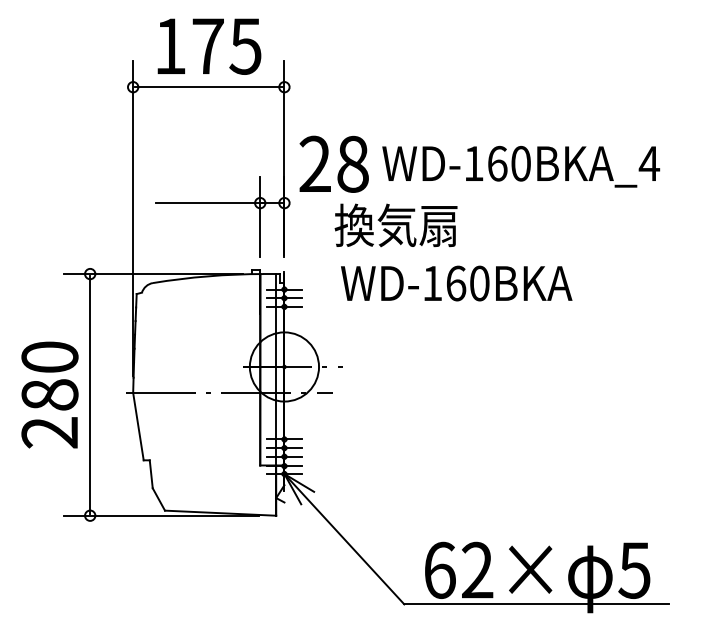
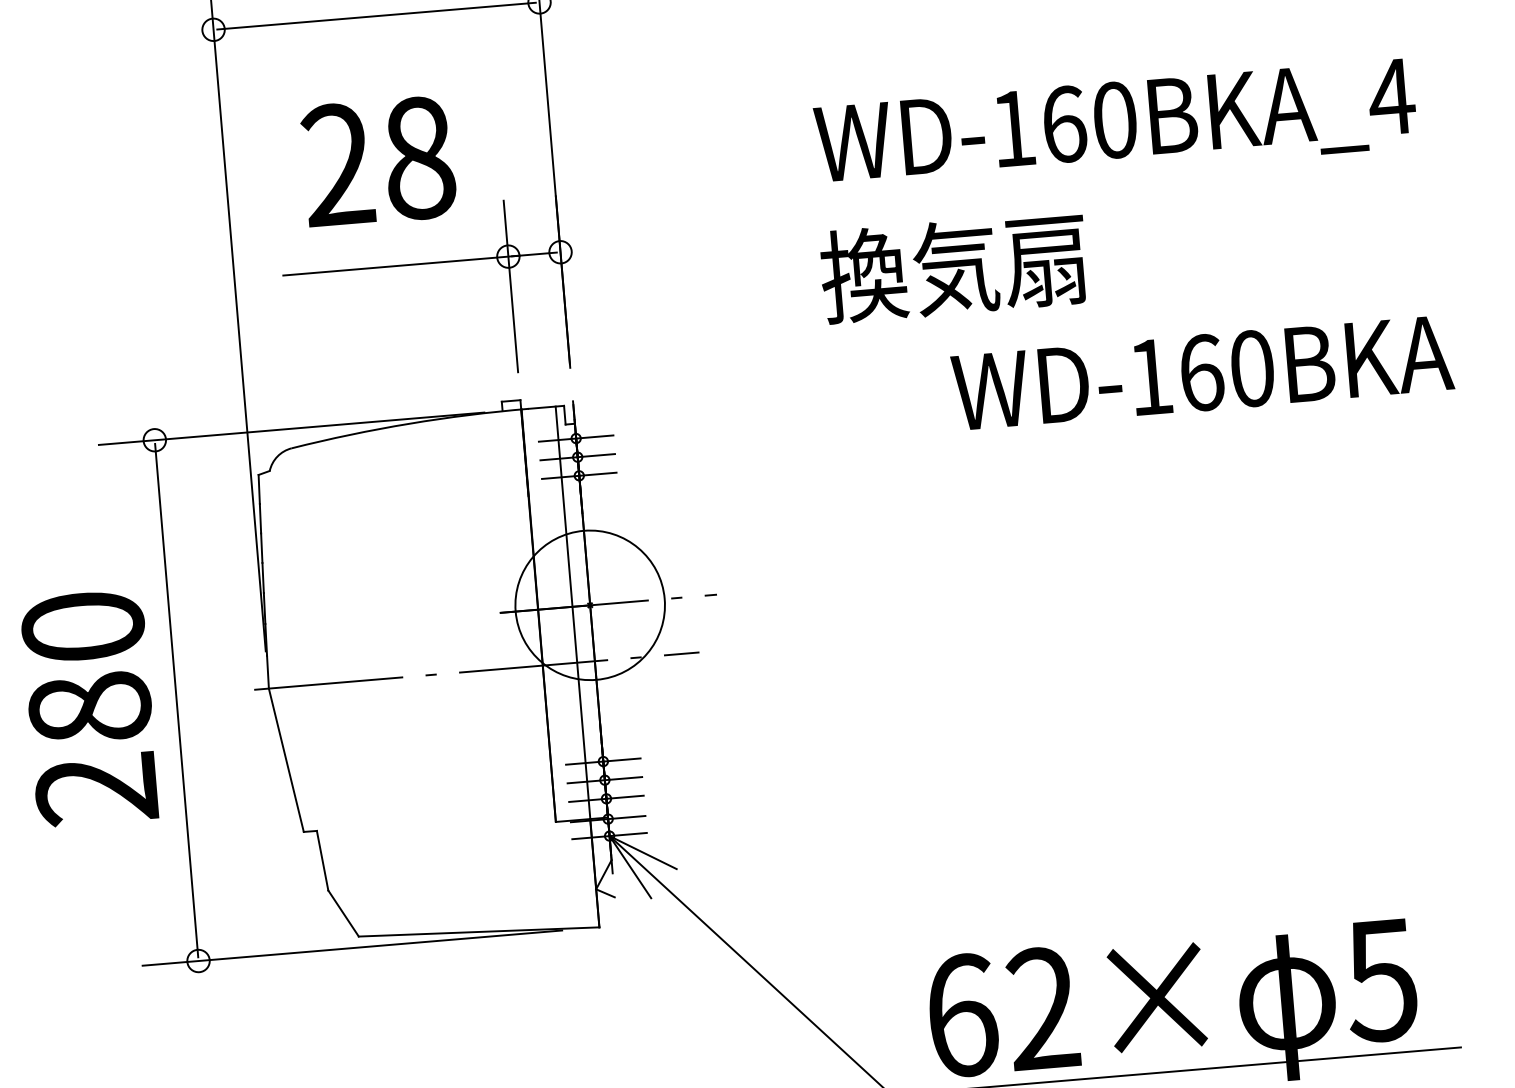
text: (333, 163) -> (377, 159), moved
text: (521, 166) -> (1116, 126), moved
text: (395, 225) -> (952, 267), moved
text: (456, 283) -> (1202, 372), moved

